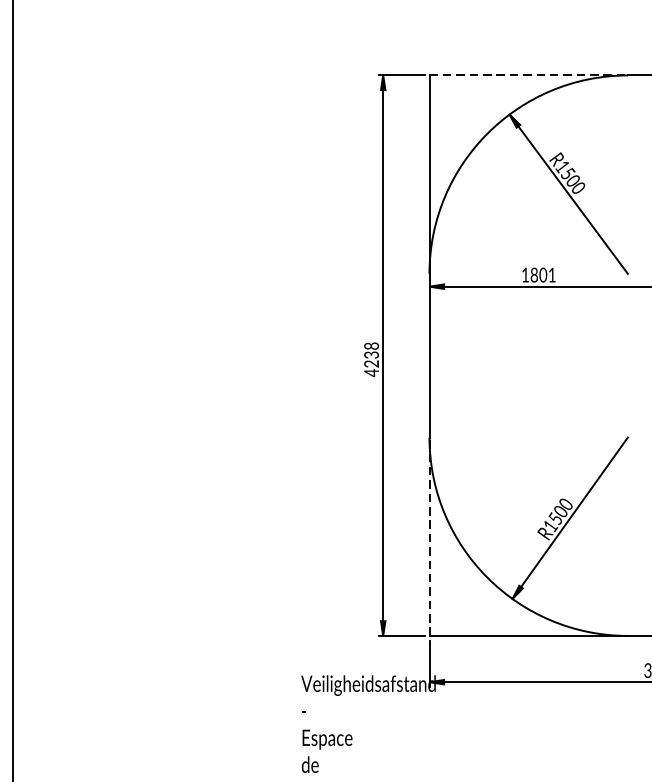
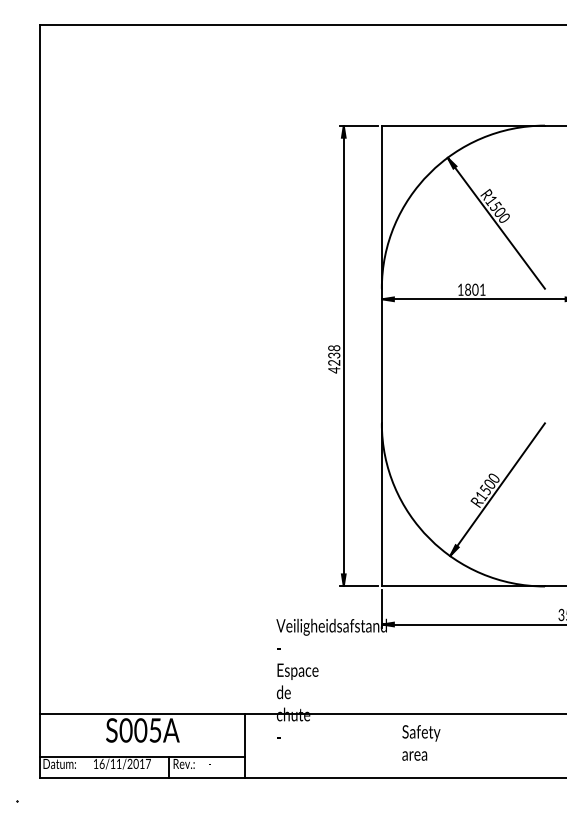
line: (528, 75) -> (463, 125), dashed -> solid
line: (429, 536) -> (381, 504), dashed -> solid

